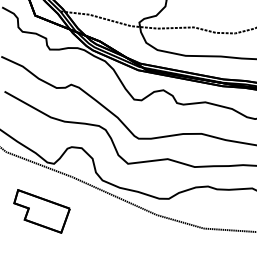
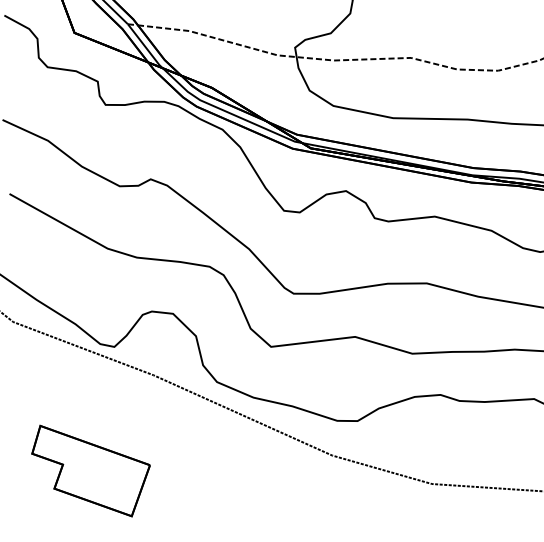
part: (41, 211) -> (89, 471), moved

